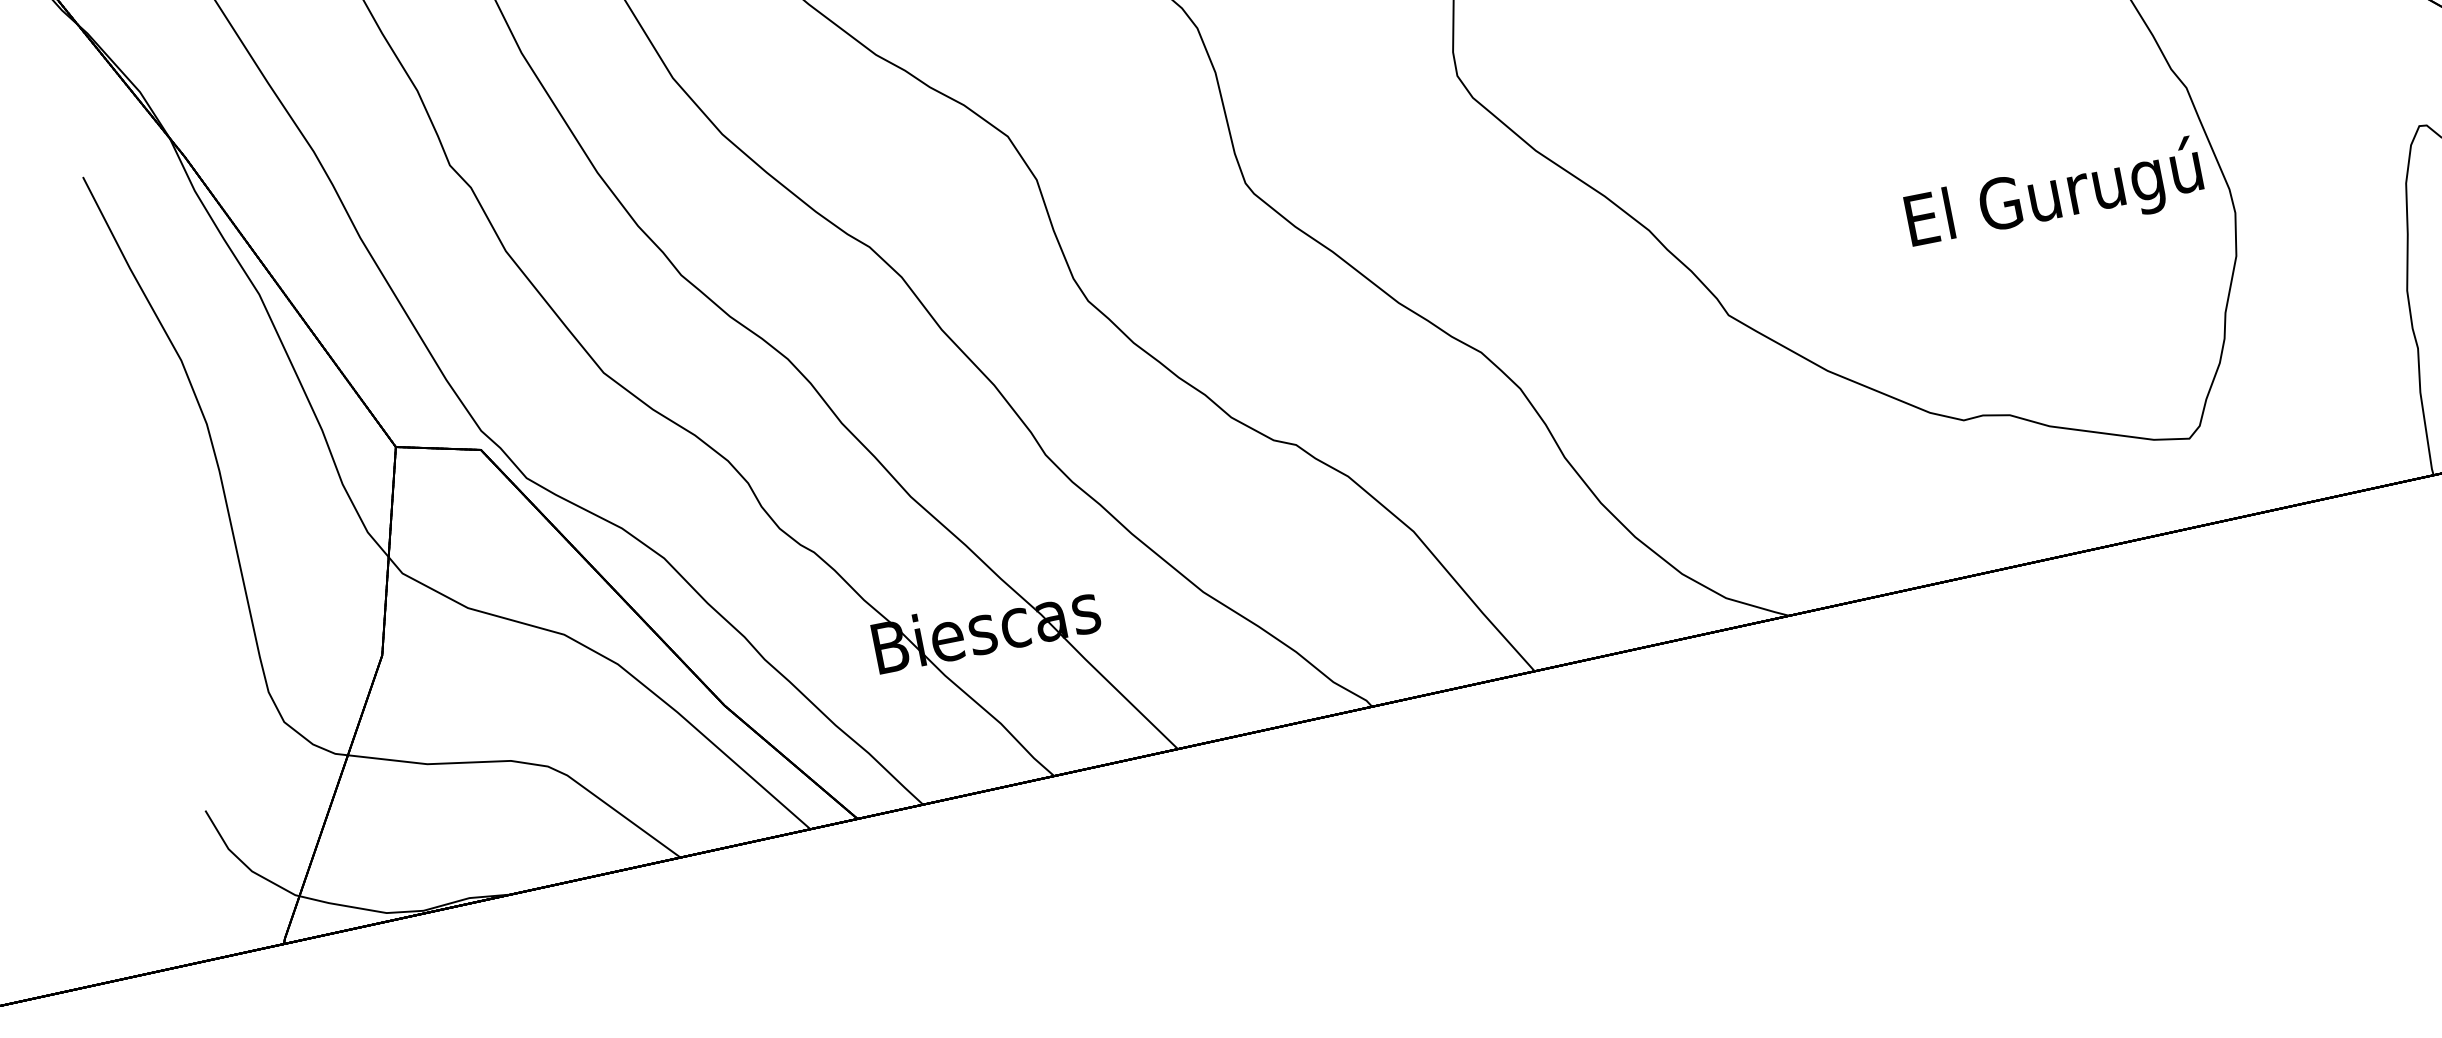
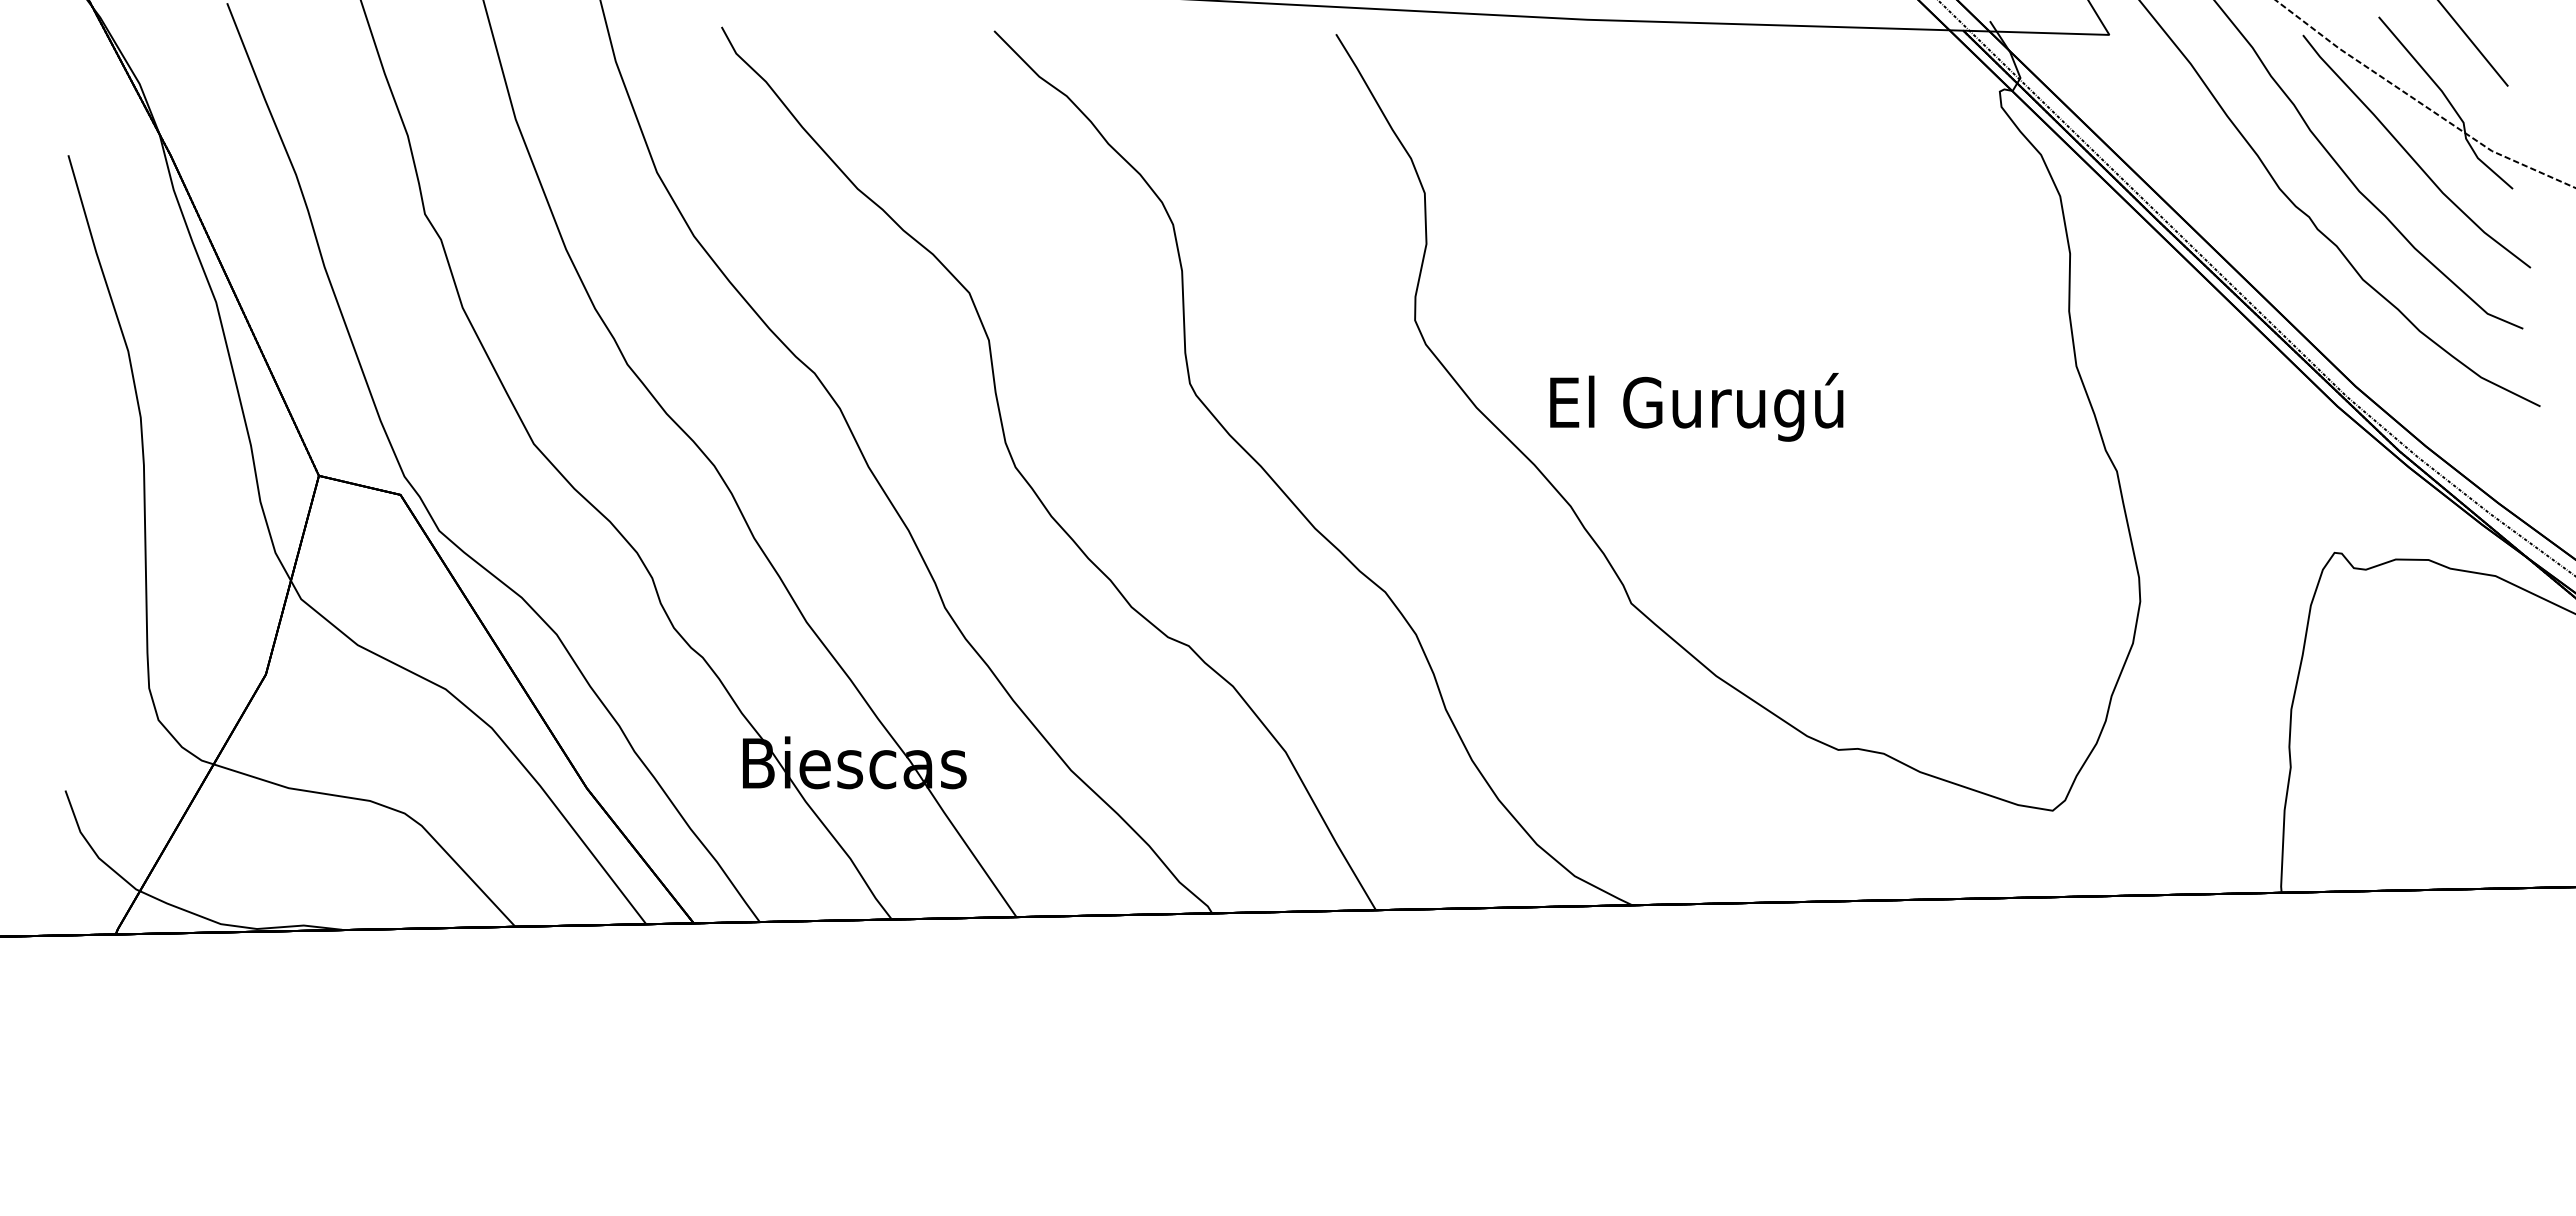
text: (2054, 197) -> (1696, 407), moved

